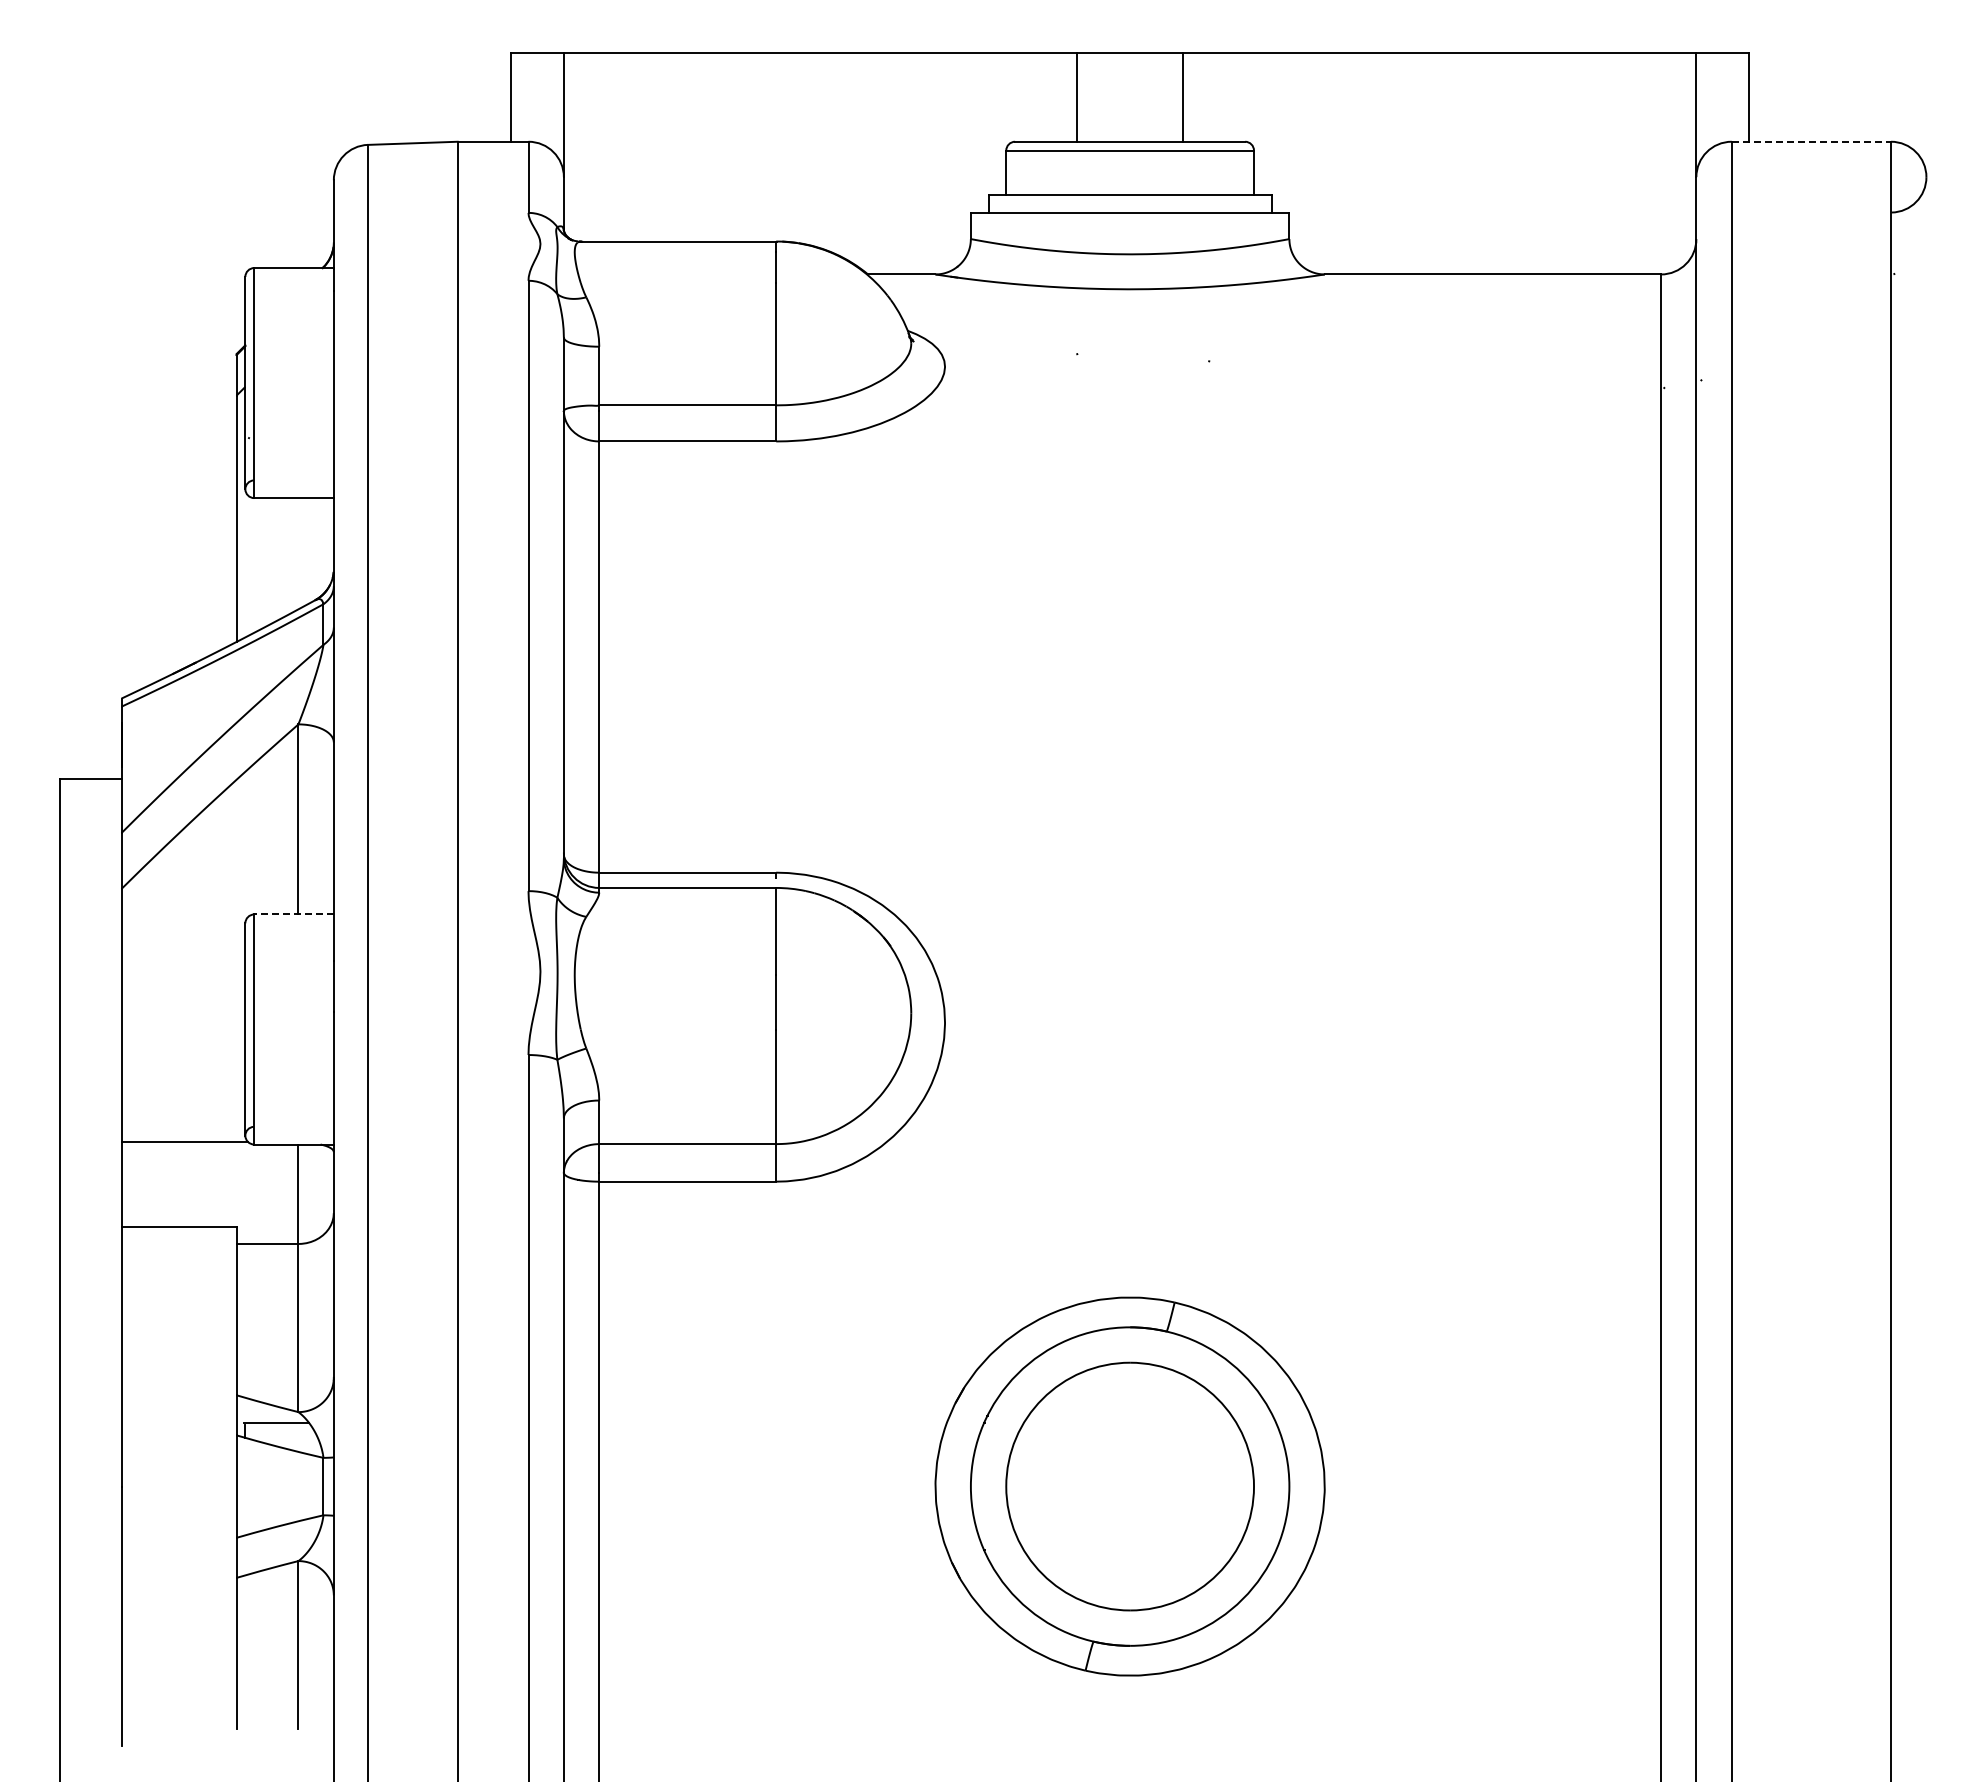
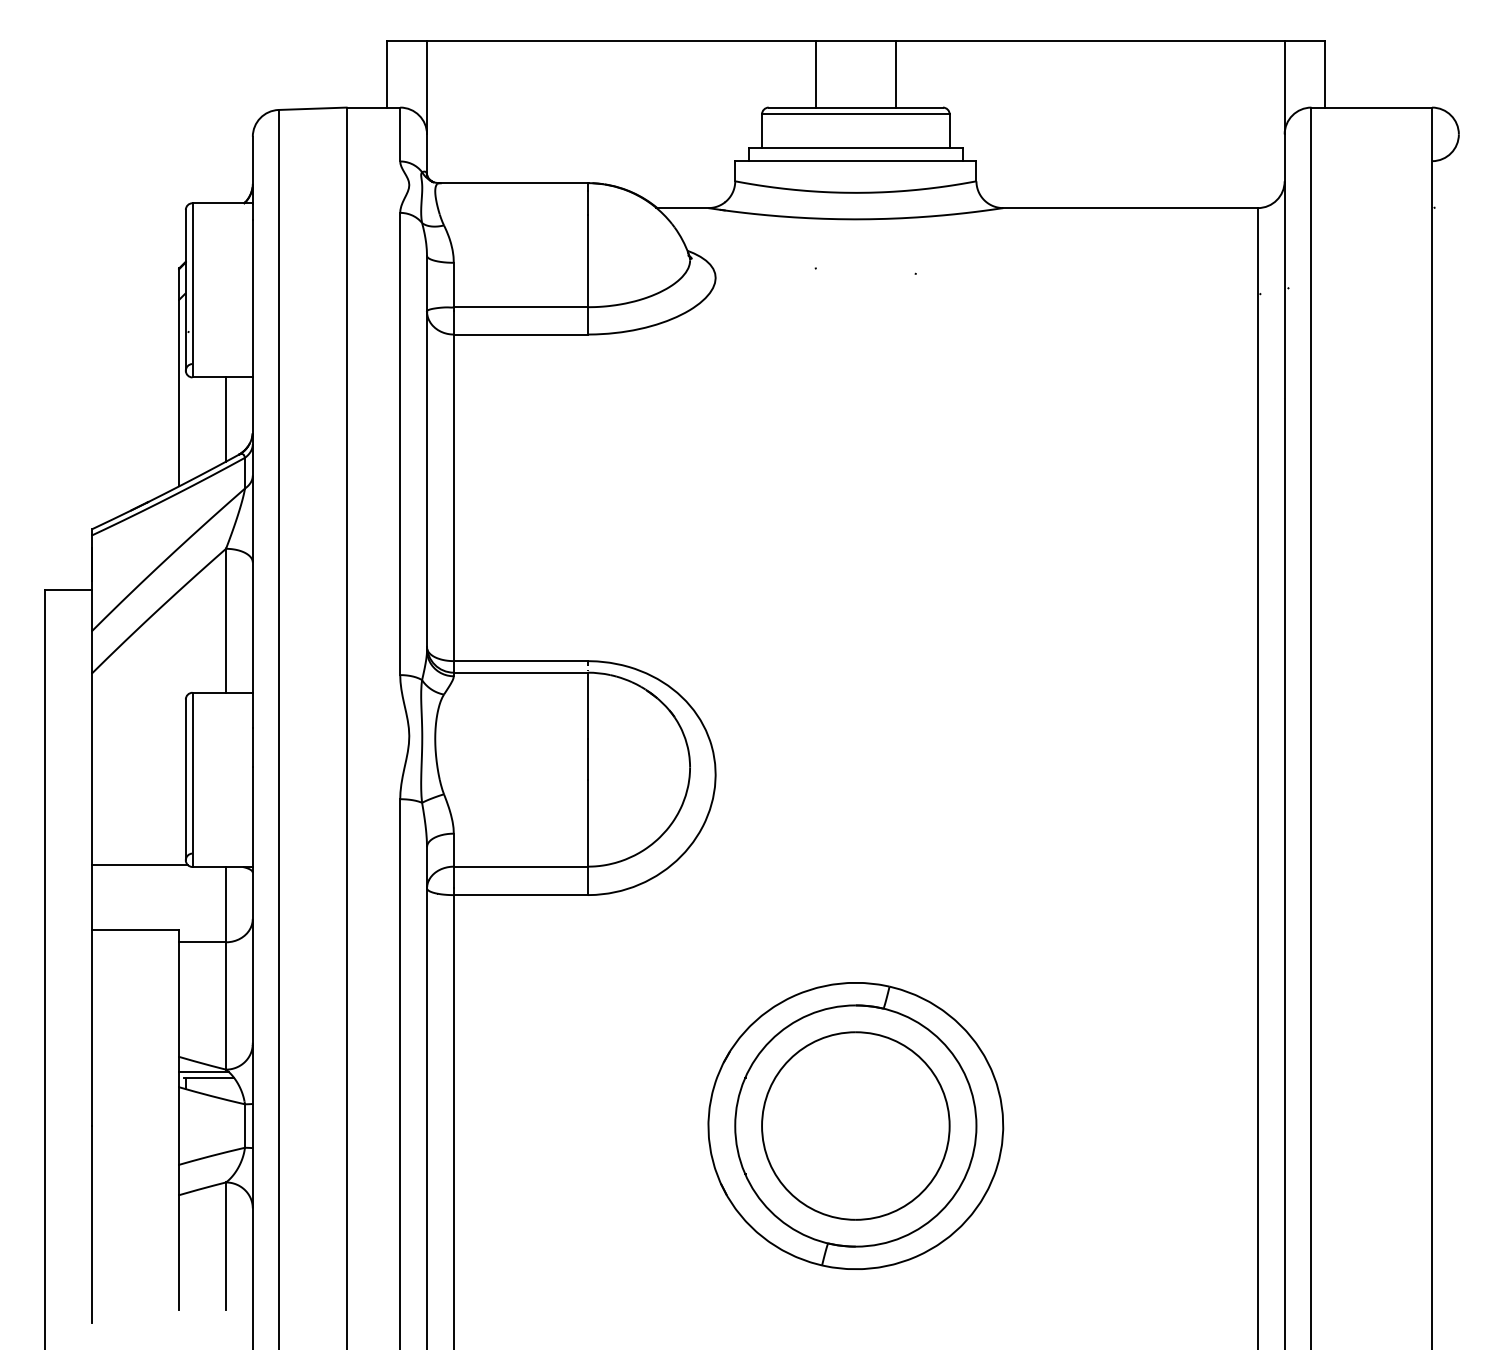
line: (1811, 141) -> (1371, 107), dashed -> solid
line: (298, 553) -> (226, 419), added
line: (294, 914) -> (223, 692), dashed -> solid
line: (269, 1415) -> (204, 1072), added

